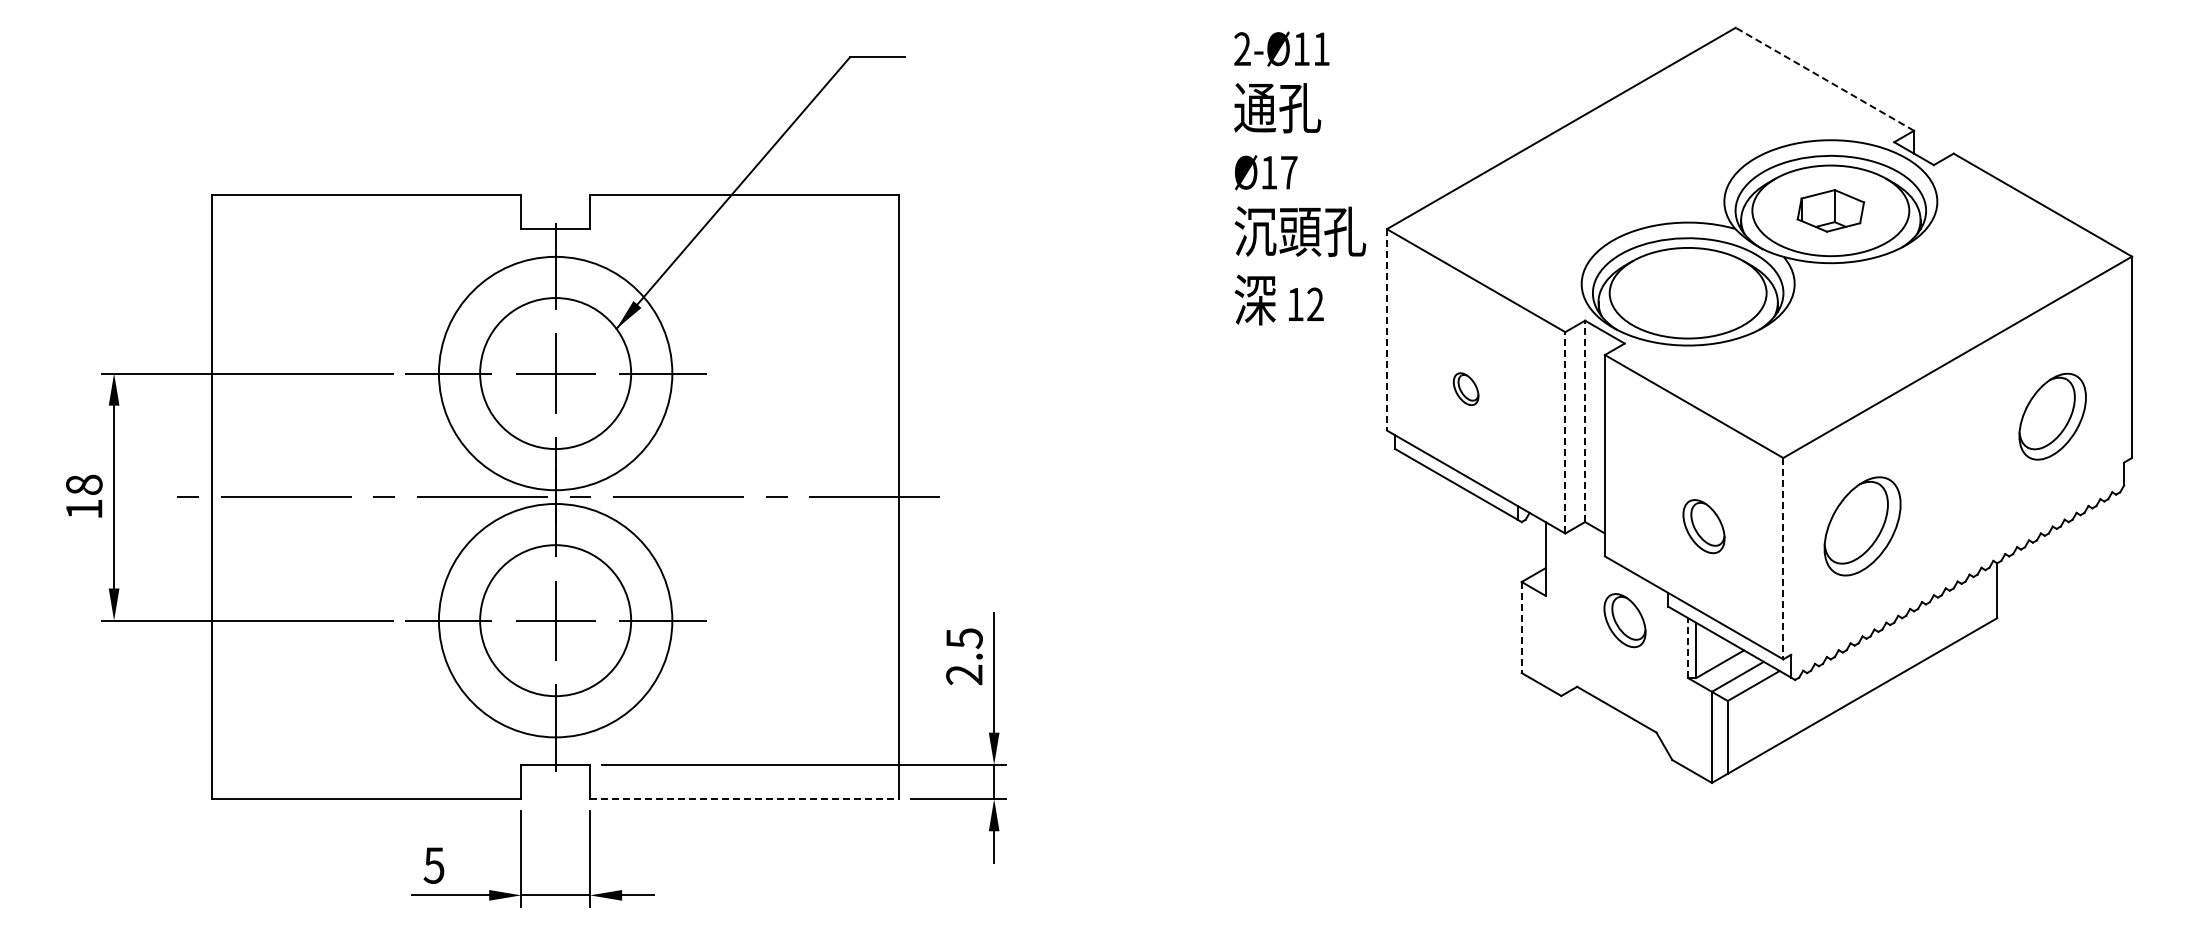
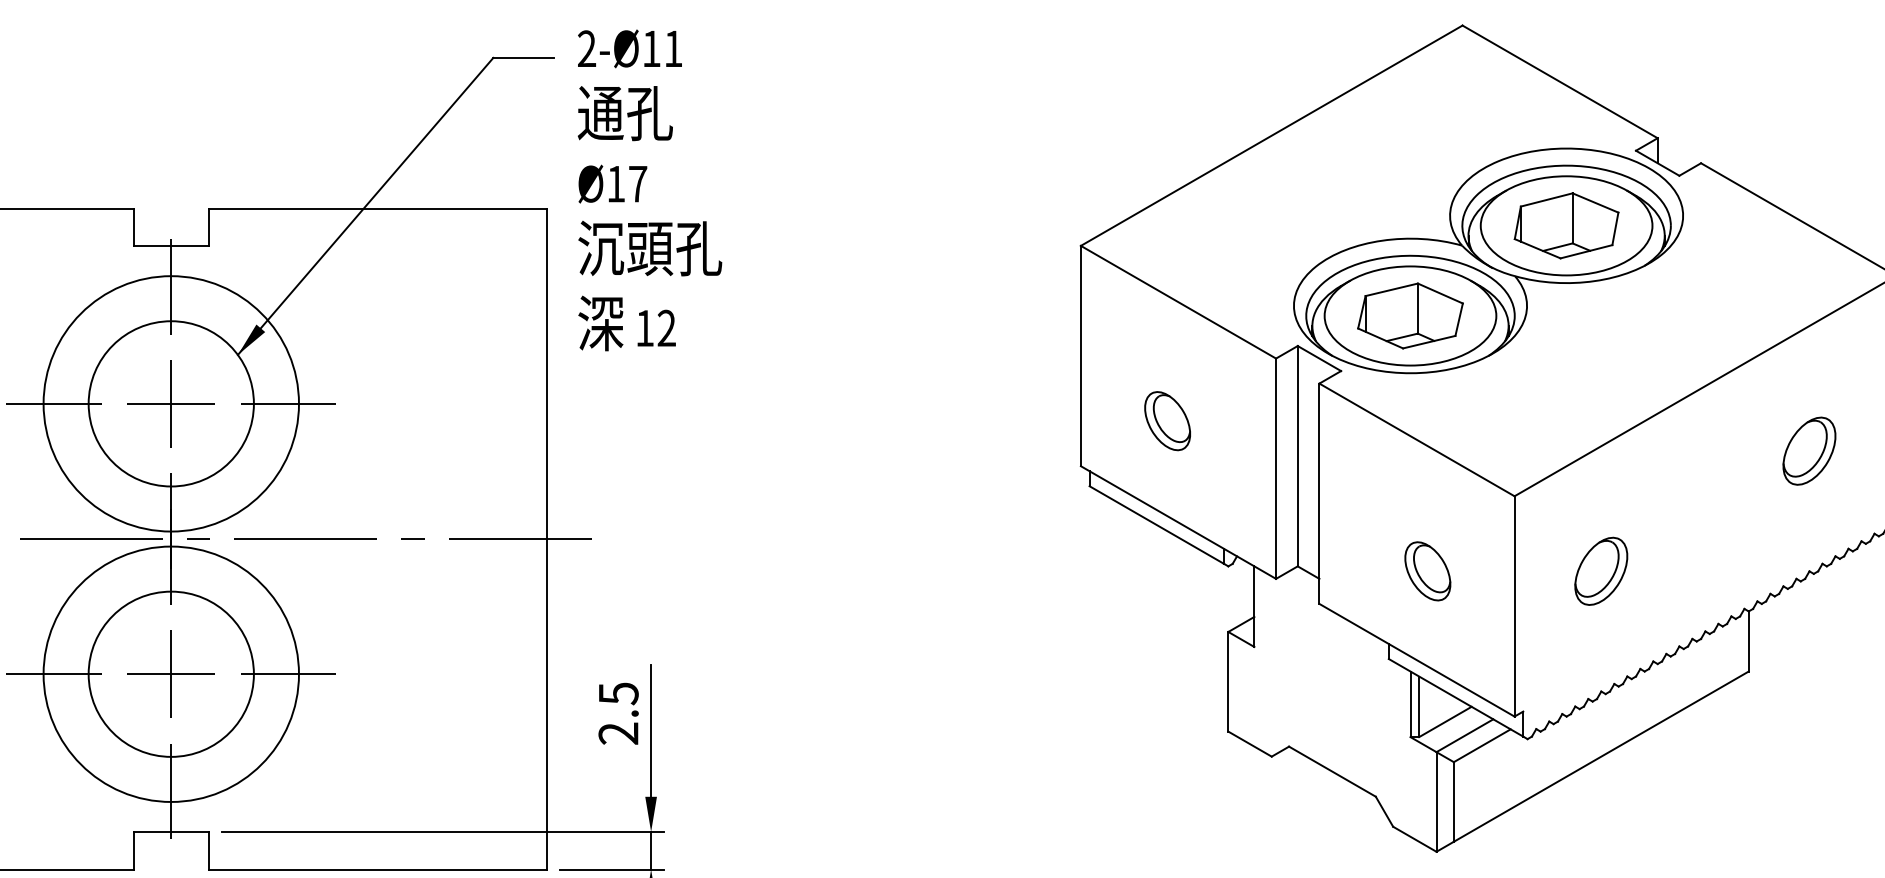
line: (1824, 79) -> (1559, 82), dashed -> solid
text: (1300, 178) -> (650, 190), moved
part: (1830, 210) -> (1566, 225), size x1.43
part: (1688, 292) -> (1410, 315), added
line: (1386, 329) -> (1080, 355), dashed -> solid
part: (1465, 388) -> (1166, 420), size x1.67
part: (2052, 416) -> (1809, 450), size x0.71
line: (1585, 421) -> (1298, 456), dashed -> solid
line: (1565, 432) -> (1276, 468), dashed -> solid
part: (1862, 526) -> (1601, 571), size x0.62
line: (1783, 558) -> (1514, 606), dashed -> solid
part: (1624, 620) -> (1340, 674), removed
line: (1521, 627) -> (1228, 681), dashed -> solid
line: (1688, 648) -> (1410, 704), dashed -> solid
line: (744, 799) -> (377, 869), dashed -> solid

